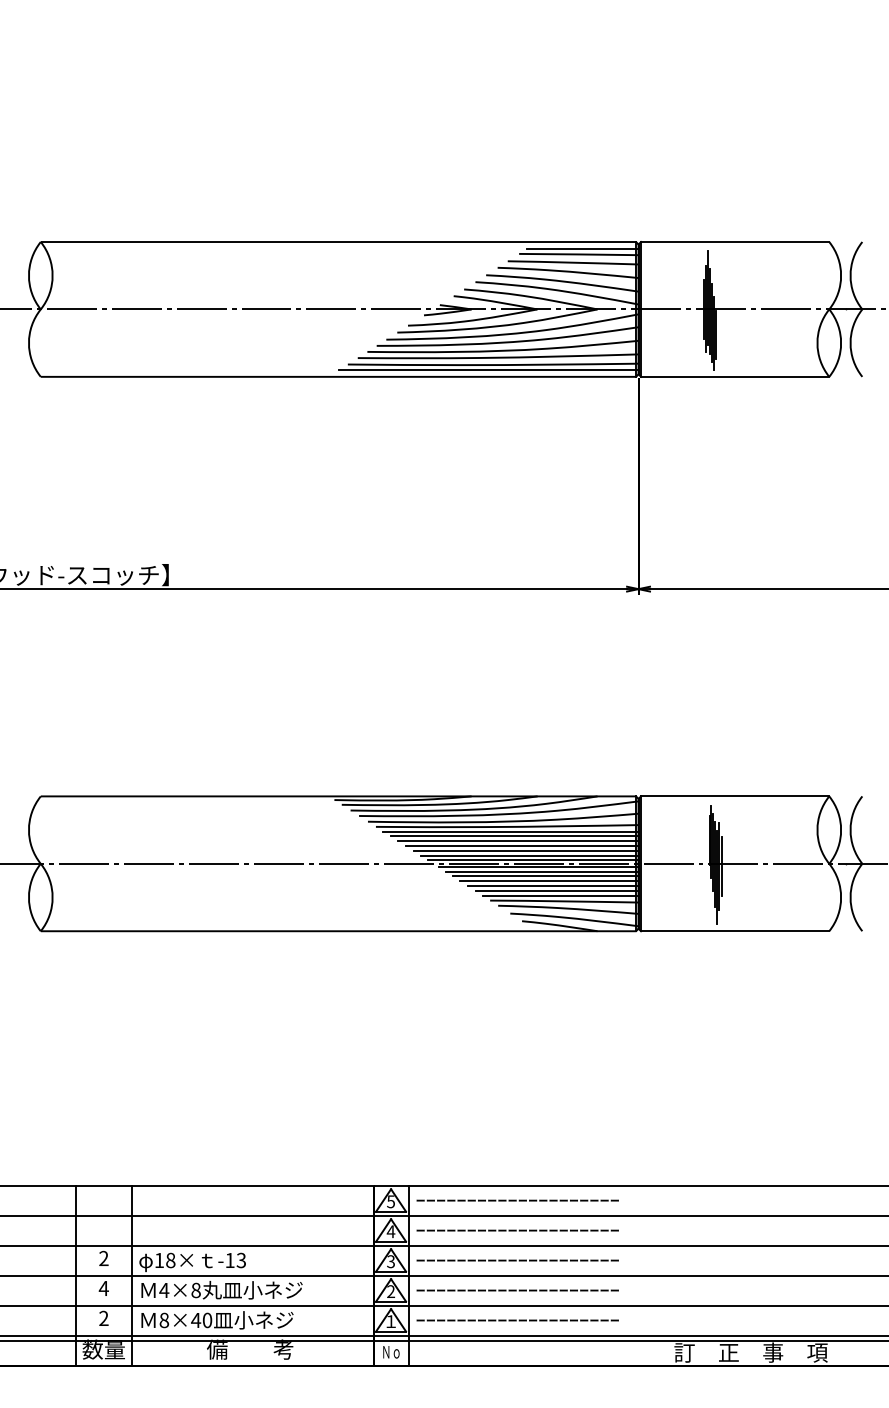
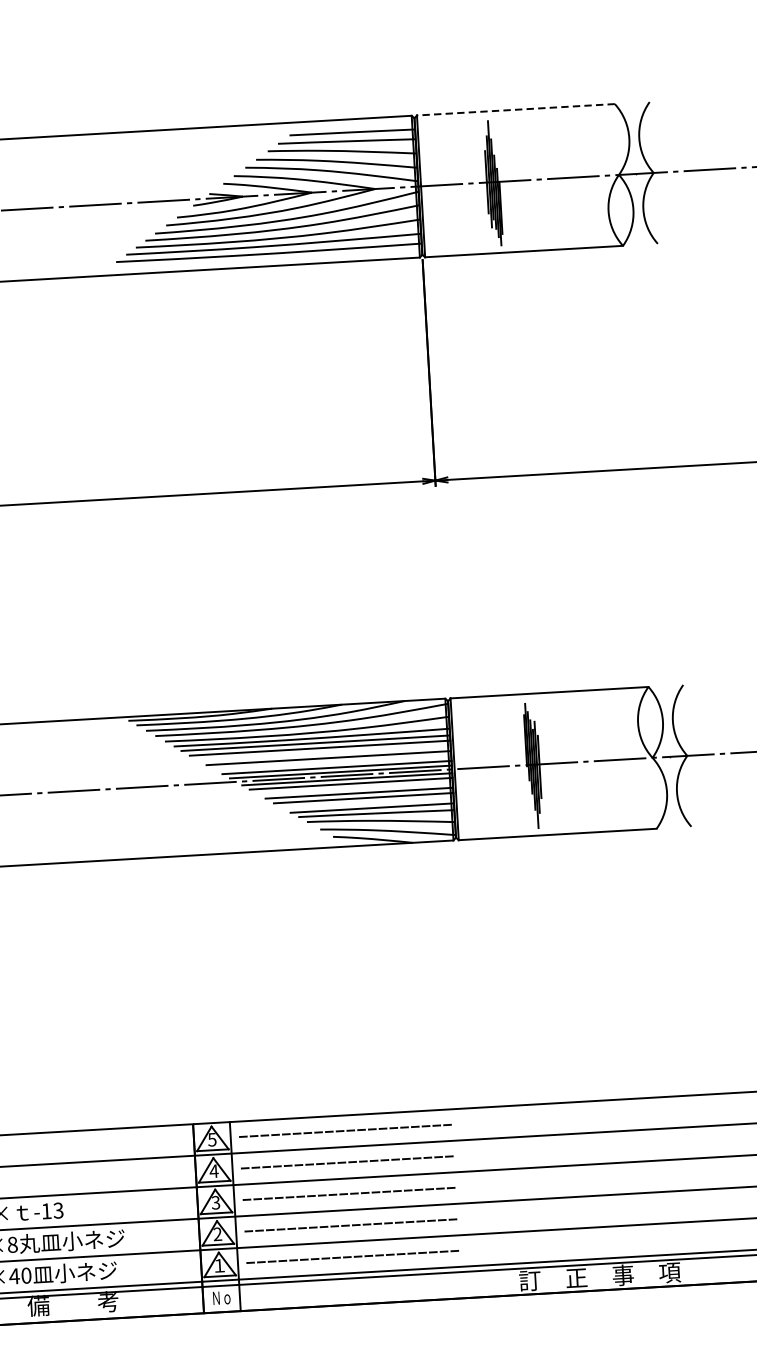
line: (734, 242) -> (515, 110), solid -> dashed
line: (582, 248) -> (355, 125), removed
line: (488, 370) -> (264, 259), removed
line: (518, 841) -> (324, 753), removed
line: (525, 851) -> (332, 763), removed
line: (545, 876) -> (354, 788), removed
line: (556, 891) -> (367, 803), removed

